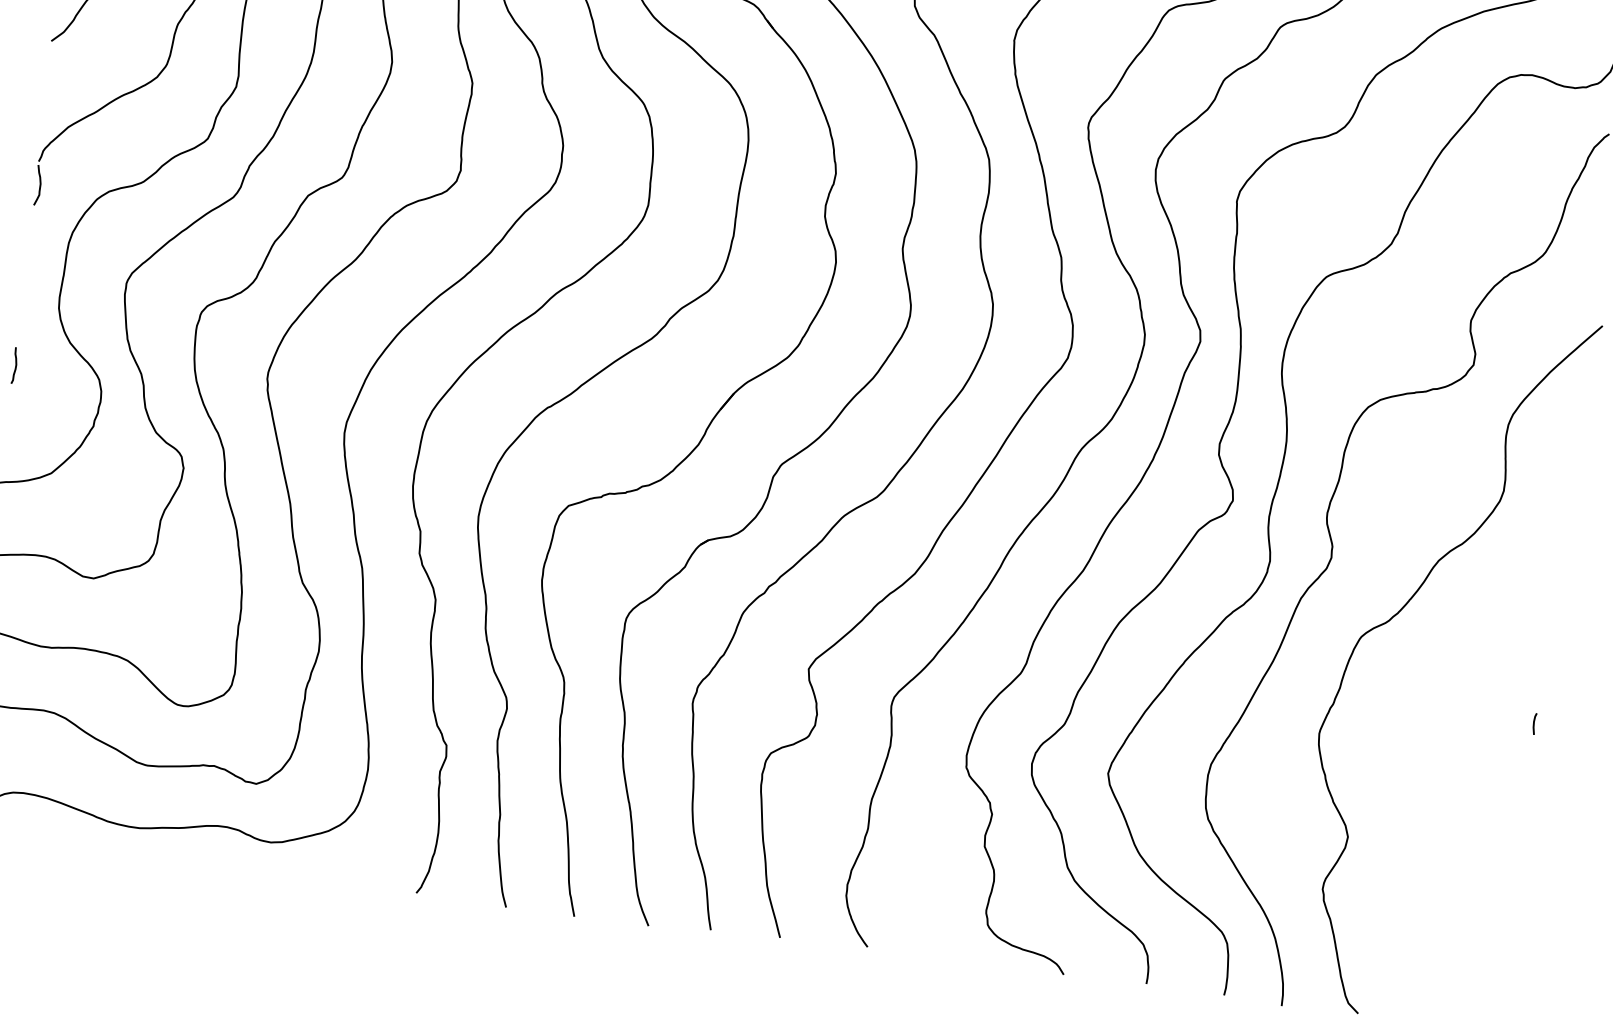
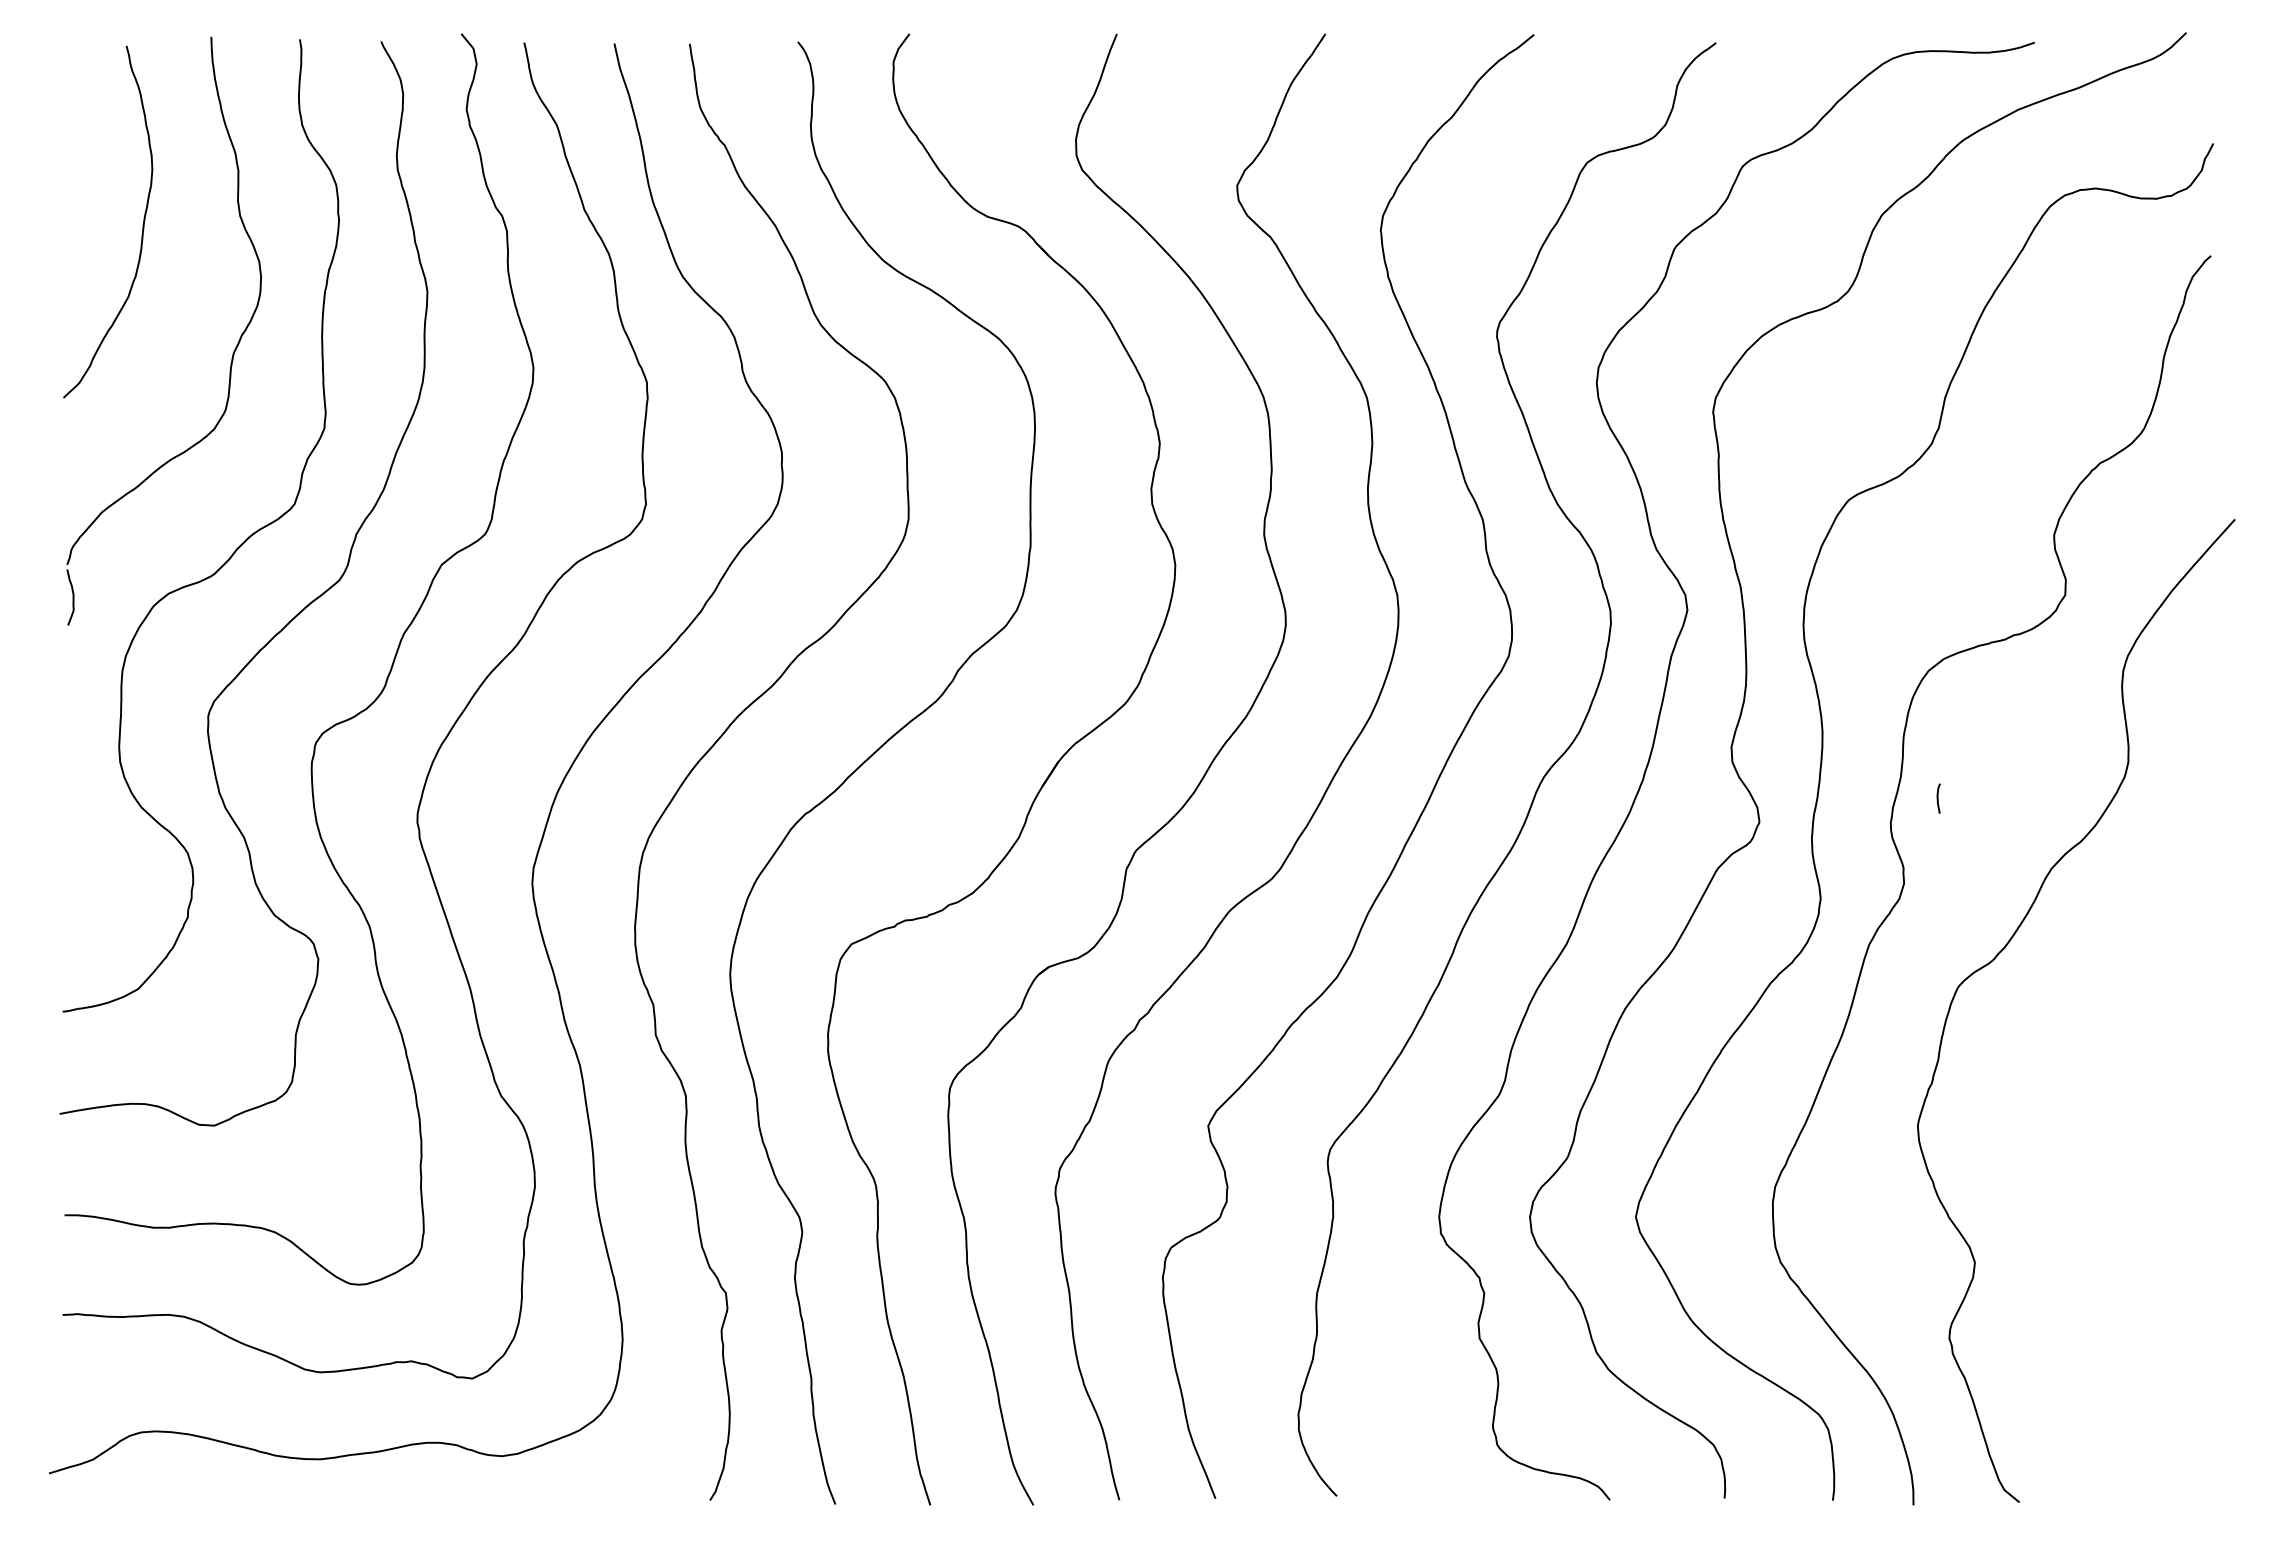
curve: (15, 365) -> (70, 847), removed
line: (1534, 723) -> (1938, 798), moved

